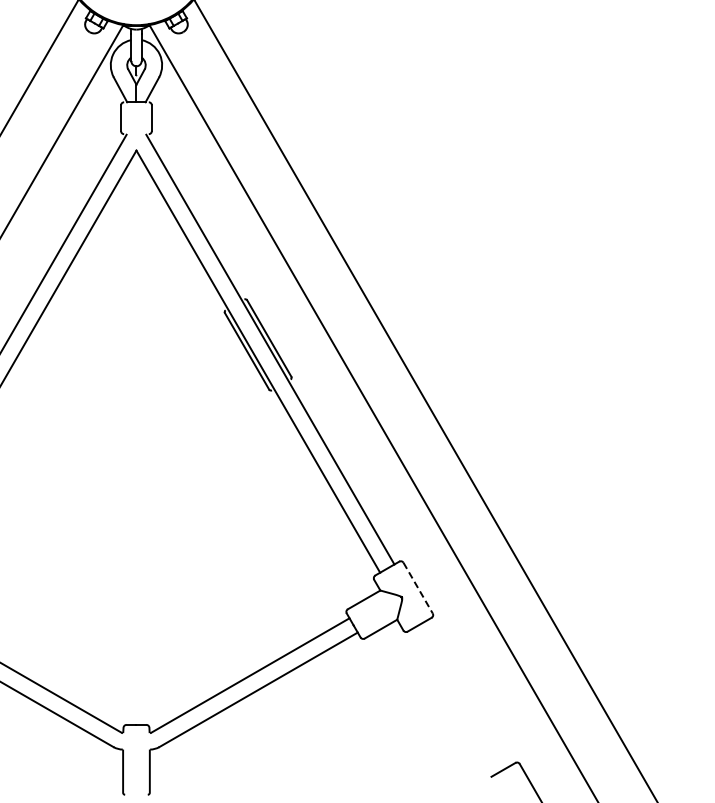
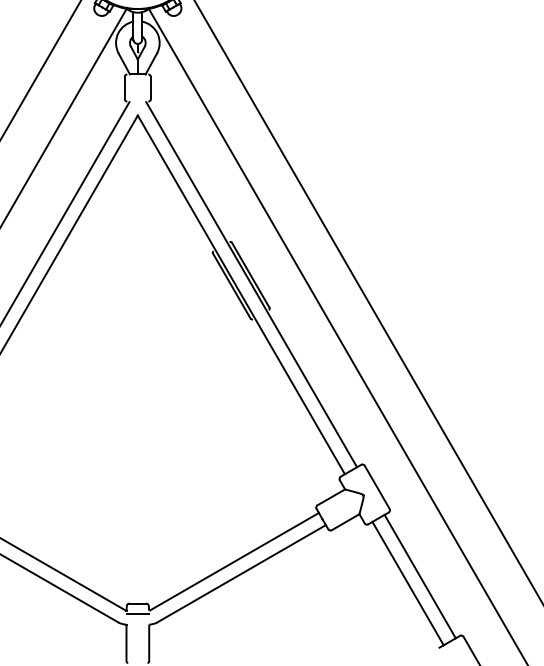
line: (418, 588) -> (377, 487), dashed -> solid
line: (468, 692) -> (420, 576), added
line: (454, 701) -> (408, 583), added
line: (136, 737) -> (137, 614), added

